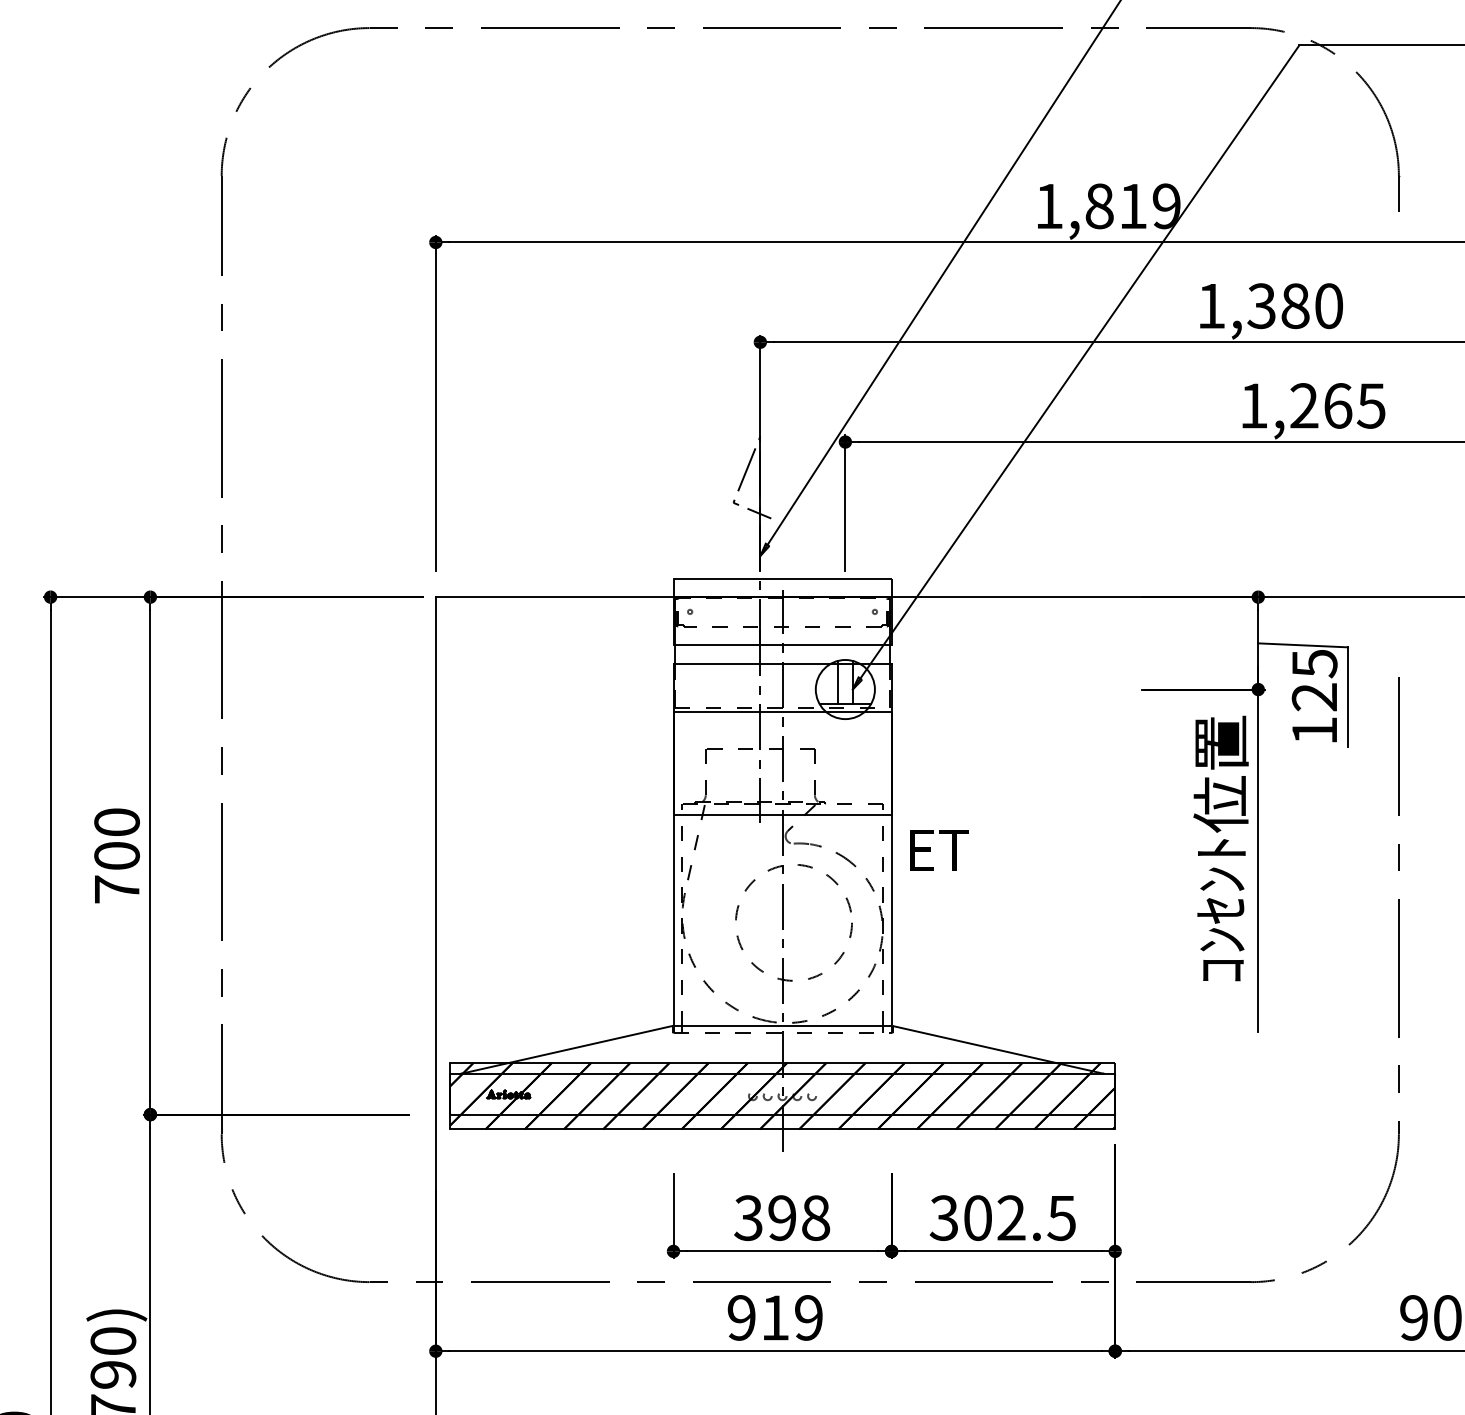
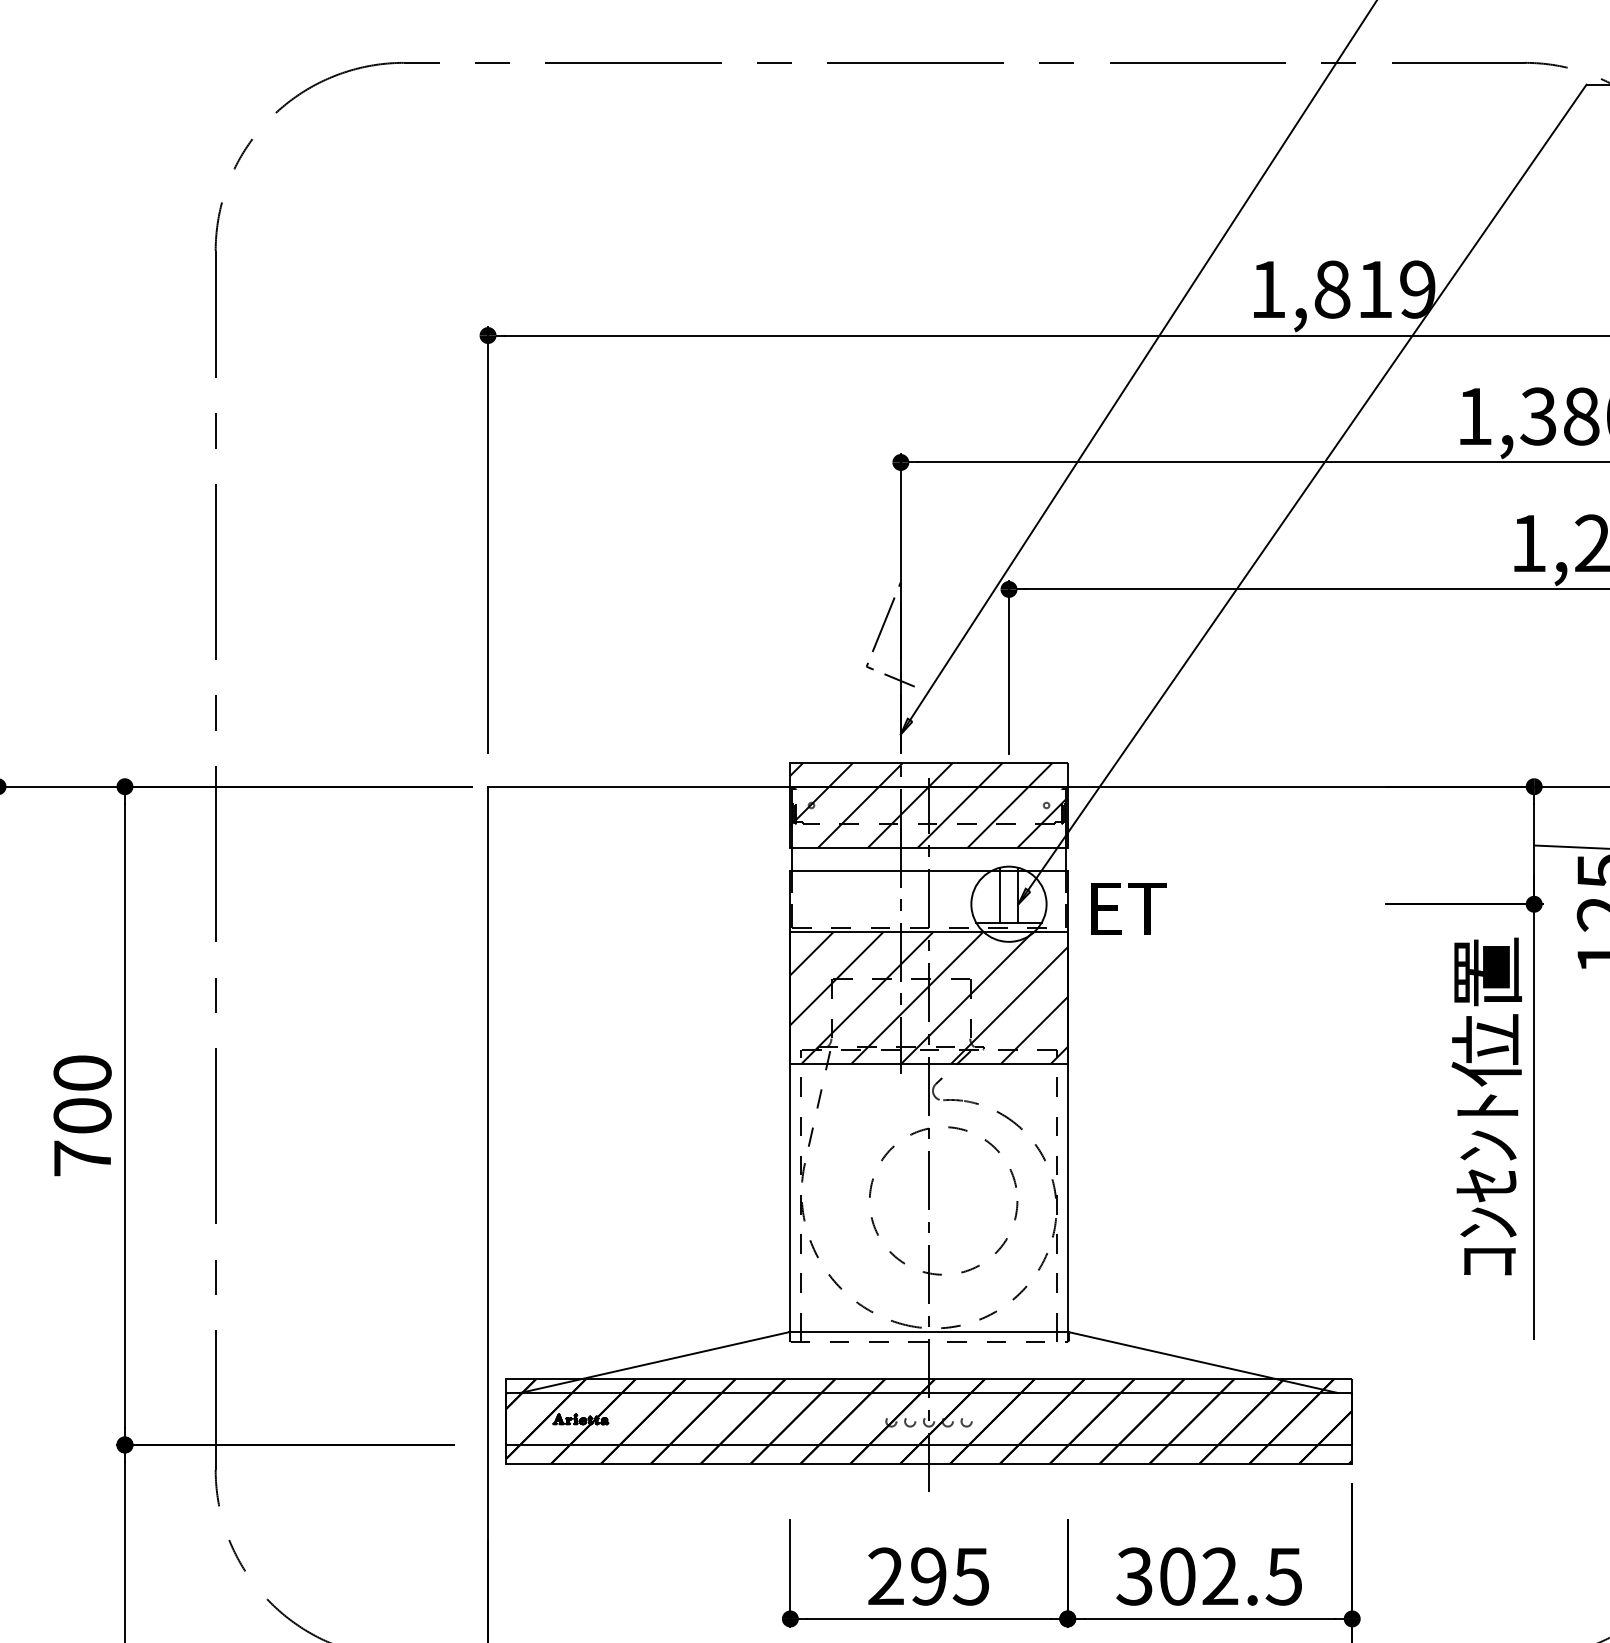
hatch: (782, 611) -> (929, 804), added
hatch: (782, 763) -> (929, 998), added
text: (939, 850) -> (1128, 909), moved
text: (782, 1218) -> (929, 1577), 398 -> 295

